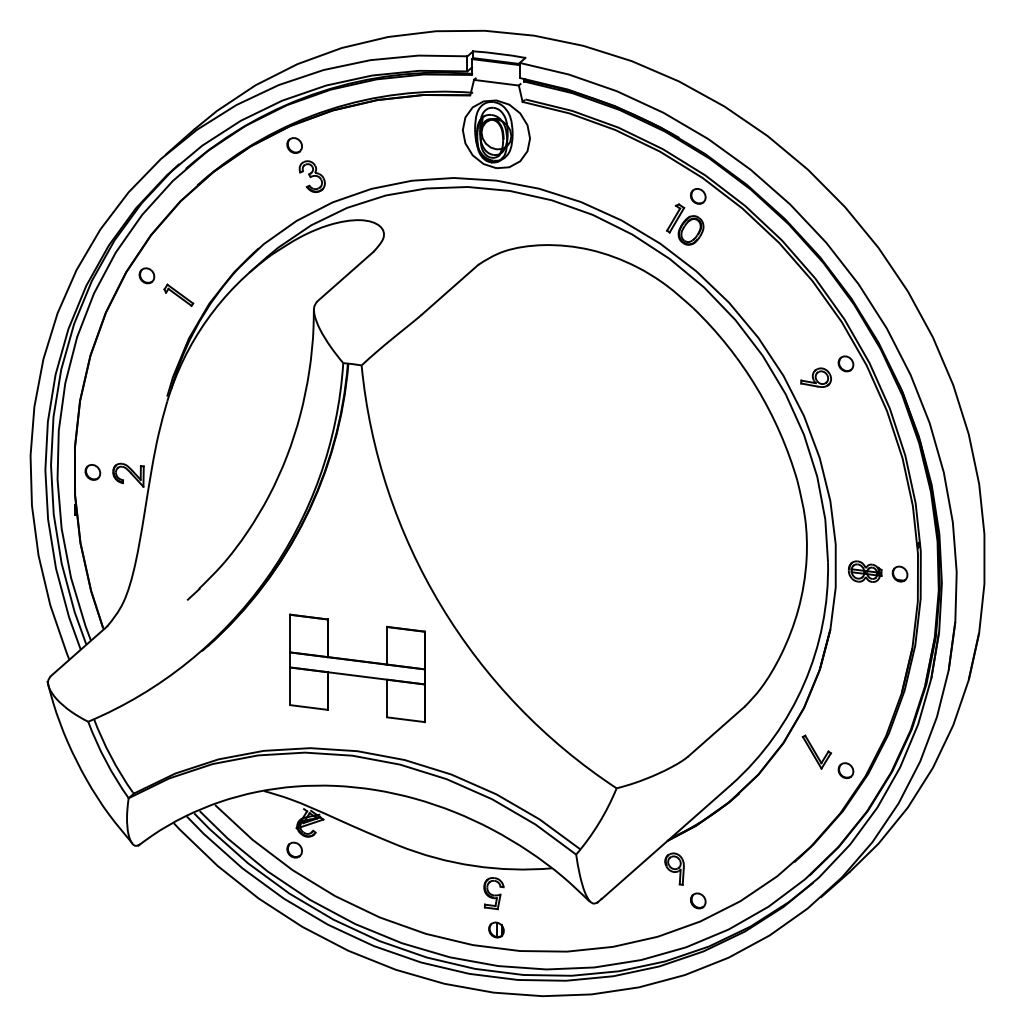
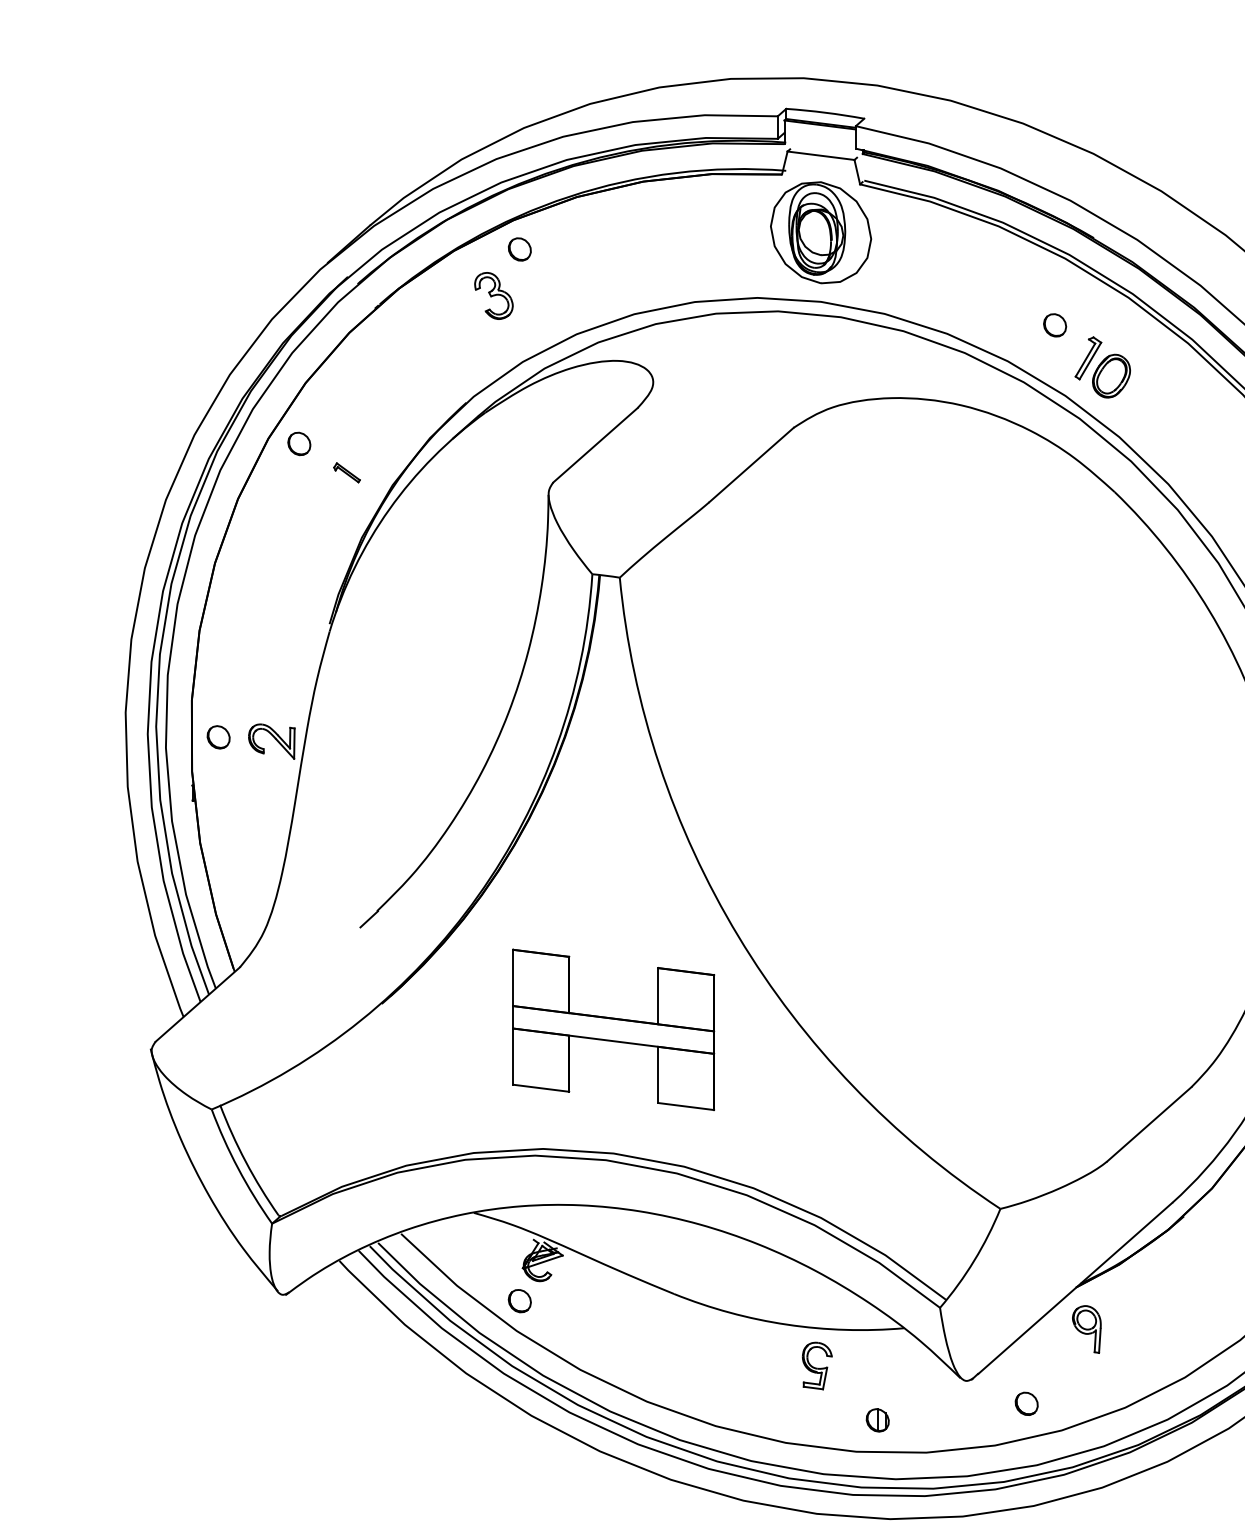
part: (311, 176) -> (492, 295), moved
part: (697, 196) -> (1053, 325), moved
part: (178, 294) -> (346, 471), size x0.6
part: (698, 900) -> (1027, 1403), moved
part: (496, 929) -> (877, 1419), moved

